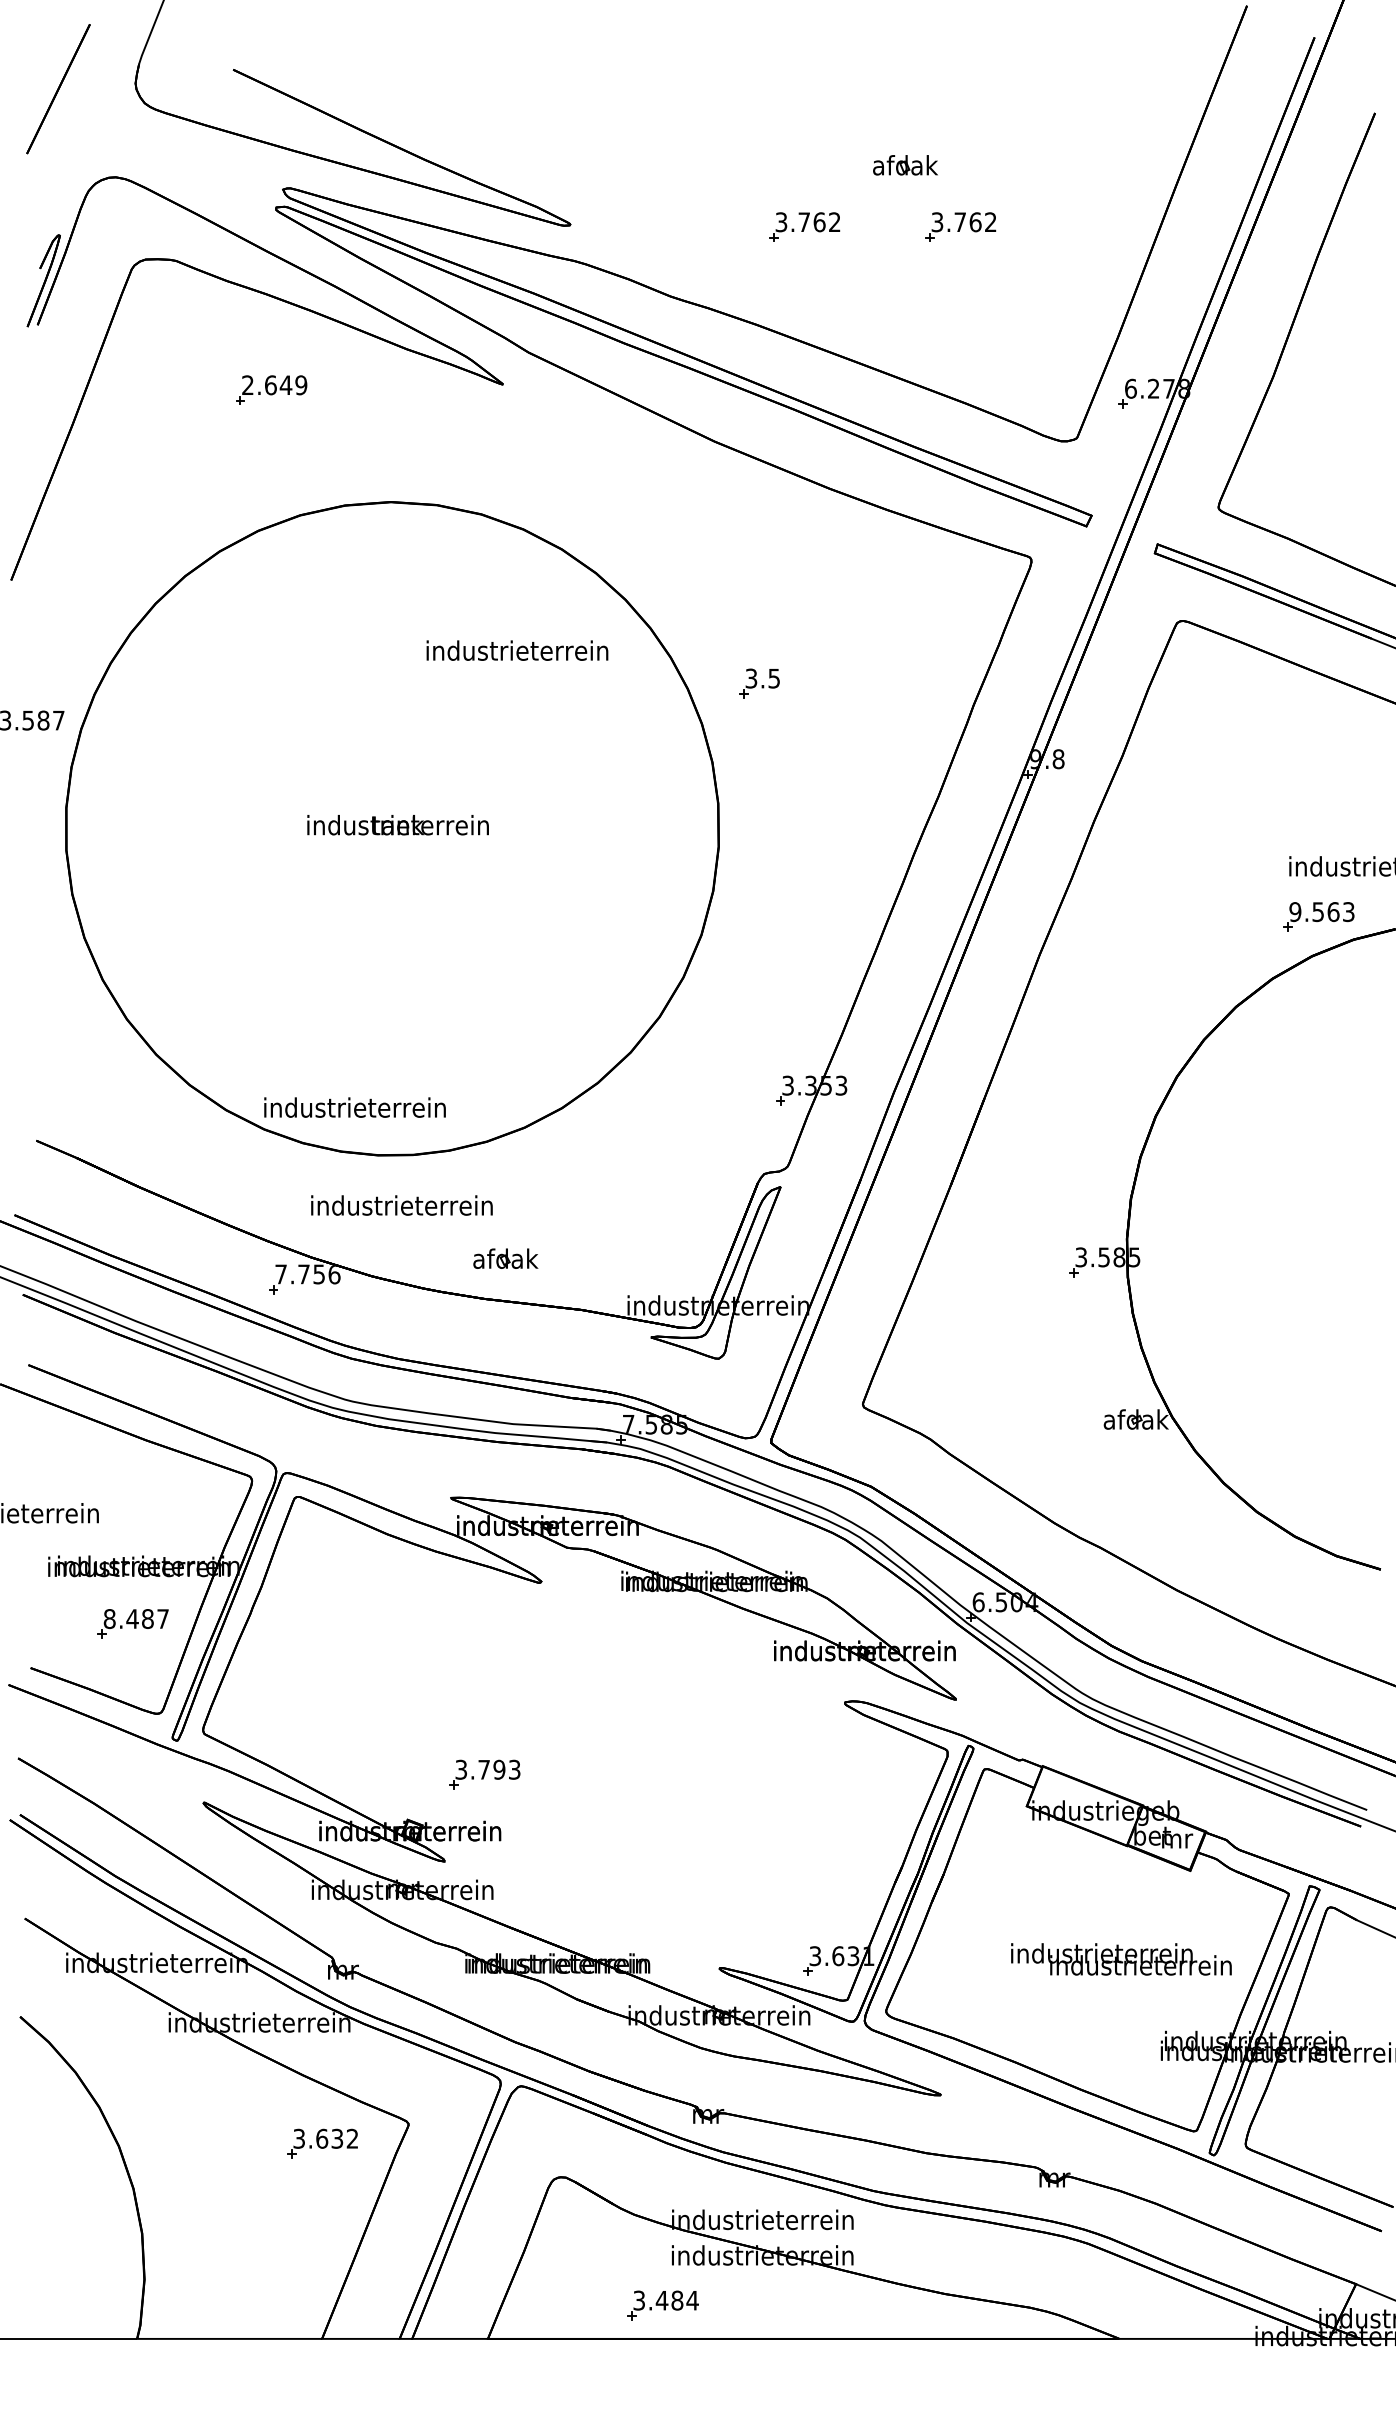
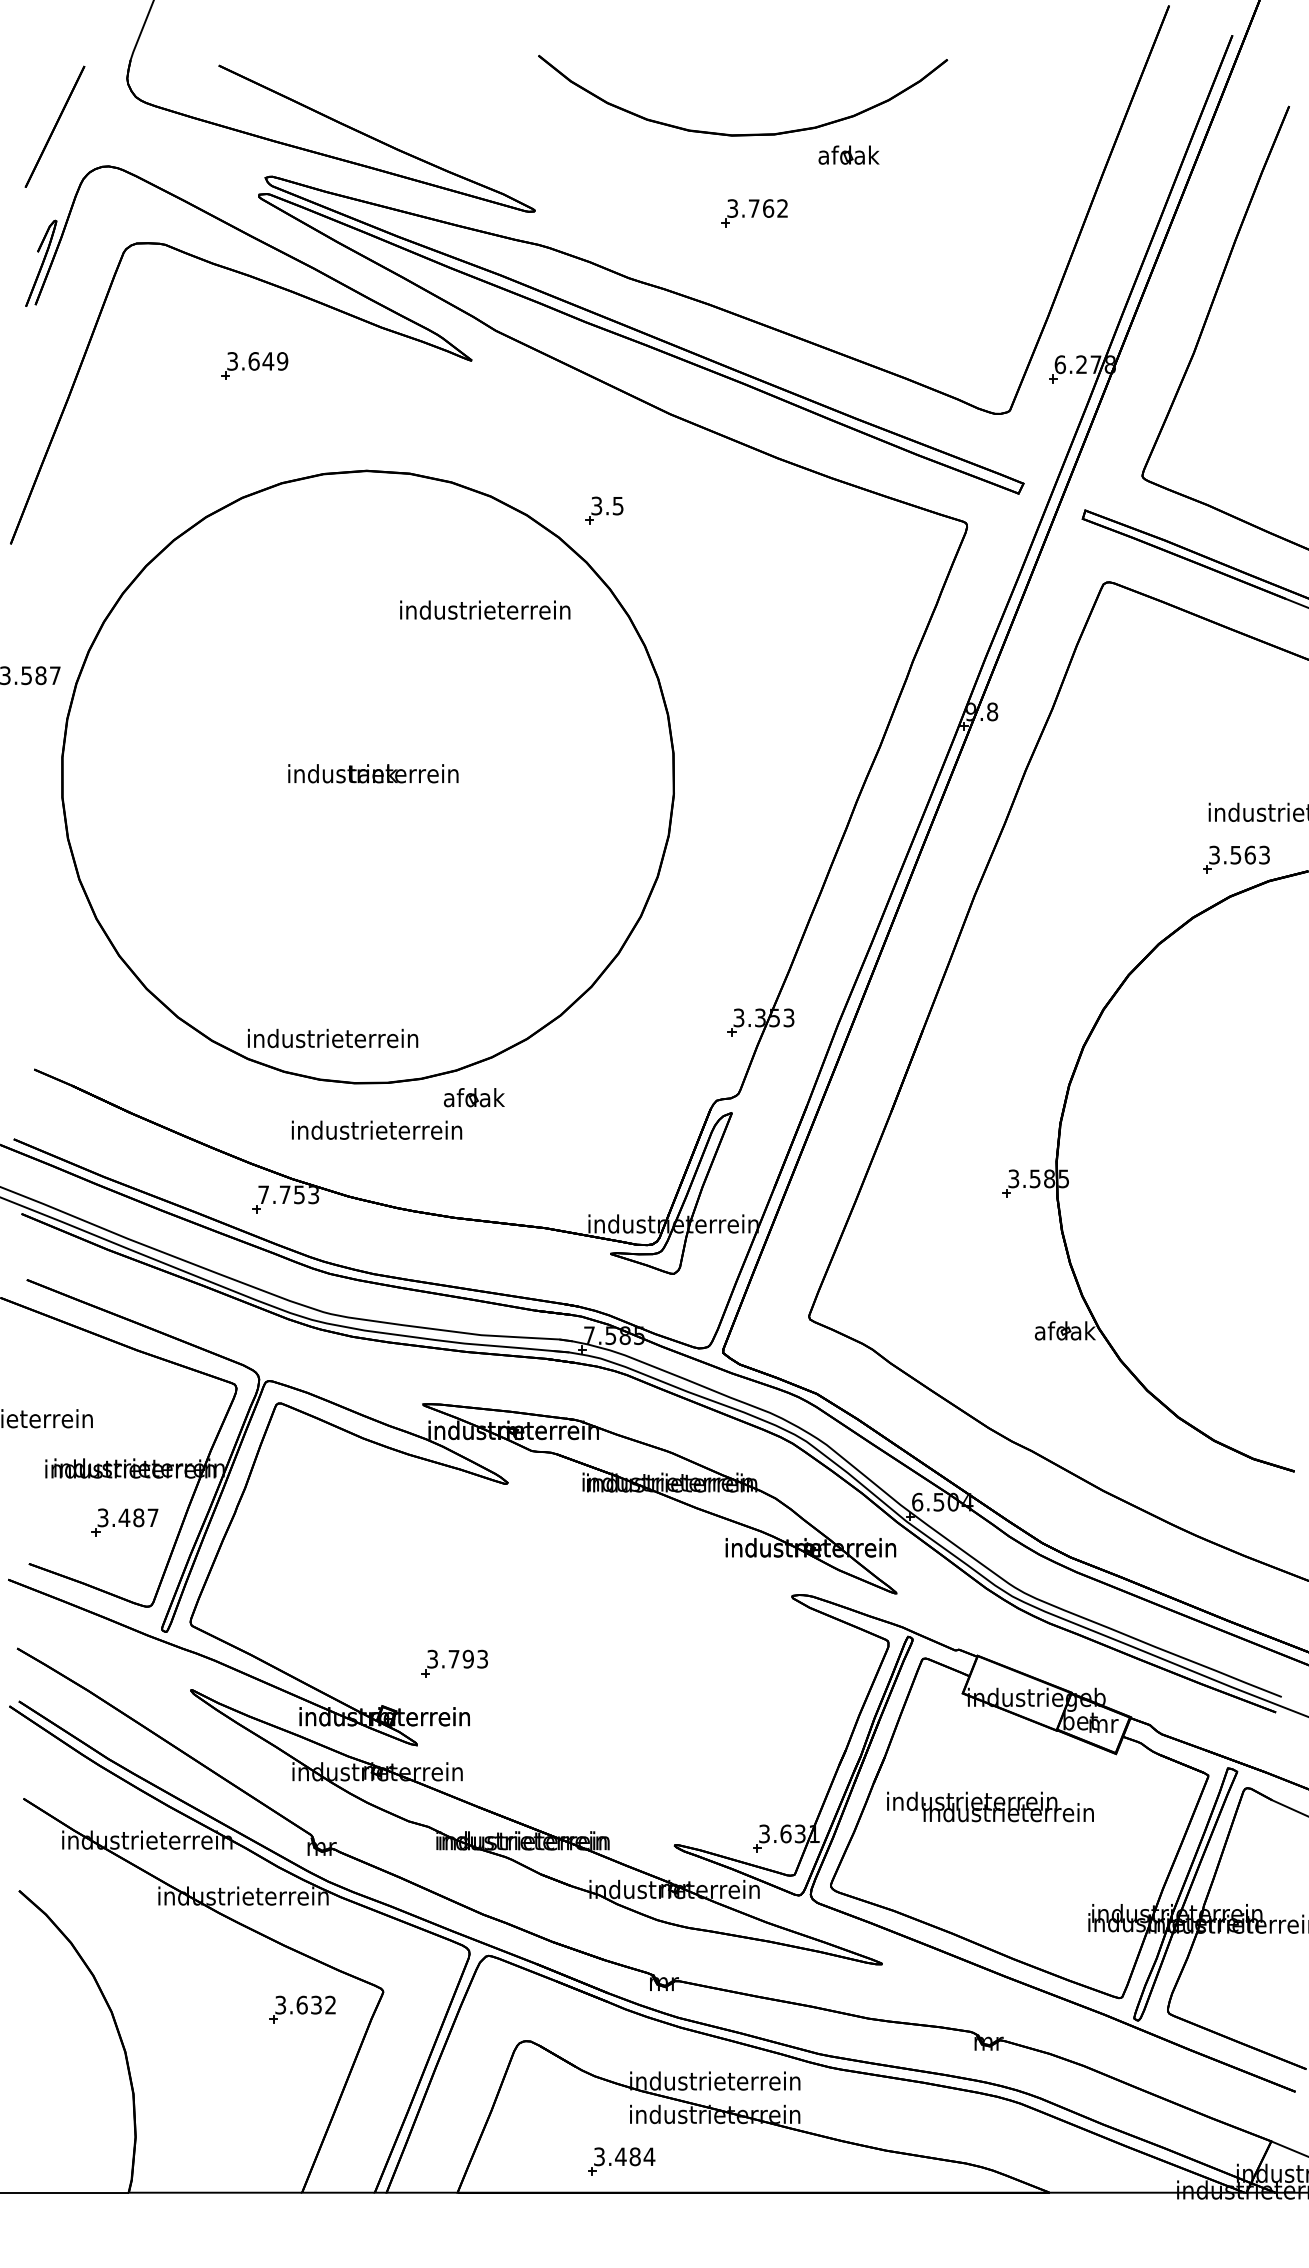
line: (58, 89) -> (55, 127), moved
part: (792, 142) -> (743, 133), added
part: (960, 226) -> (900, 212), removed
text: (247, 385) -> (232, 361), 2.649 -> 3.649
part: (759, 683) -> (604, 510), moved
text: (1295, 911) -> (1214, 854), 9.563 -> 3.563
part: (505, 1258) -> (474, 1097), moved
text: (334, 1274) -> (313, 1194), 7.756 -> 7.753
text: (109, 1618) -> (102, 1517), 8.487 -> 3.487
text: (1121, 1959) -> (990, 1807), moved

